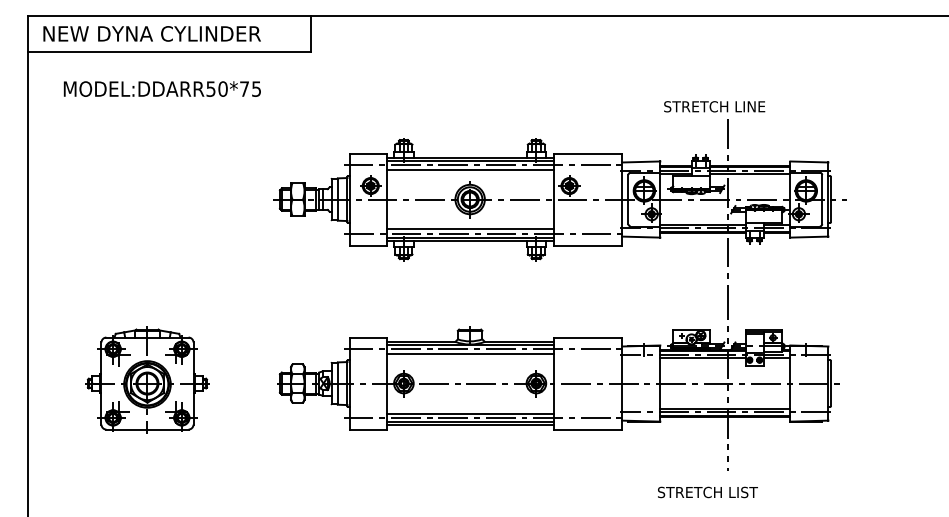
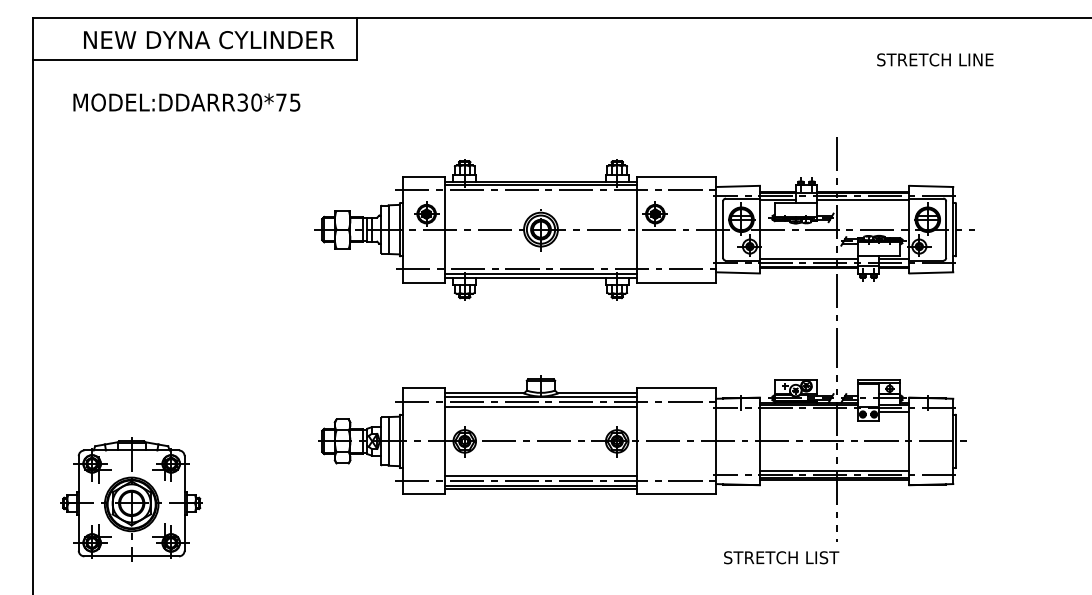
text: (152, 34) -> (209, 40), moved
text: (210, 88) -> (242, 101), MODEL:DDARR50*75 -> MODEL:DDARR30*75
text: (714, 106) -> (935, 59), moved
line: (470, 169) -> (541, 195), removed
line: (470, 229) -> (541, 264), removed
line: (702, 357) -> (808, 411), removed
part: (147, 380) -> (131, 499), moved
text: (707, 492) -> (781, 557), moved

